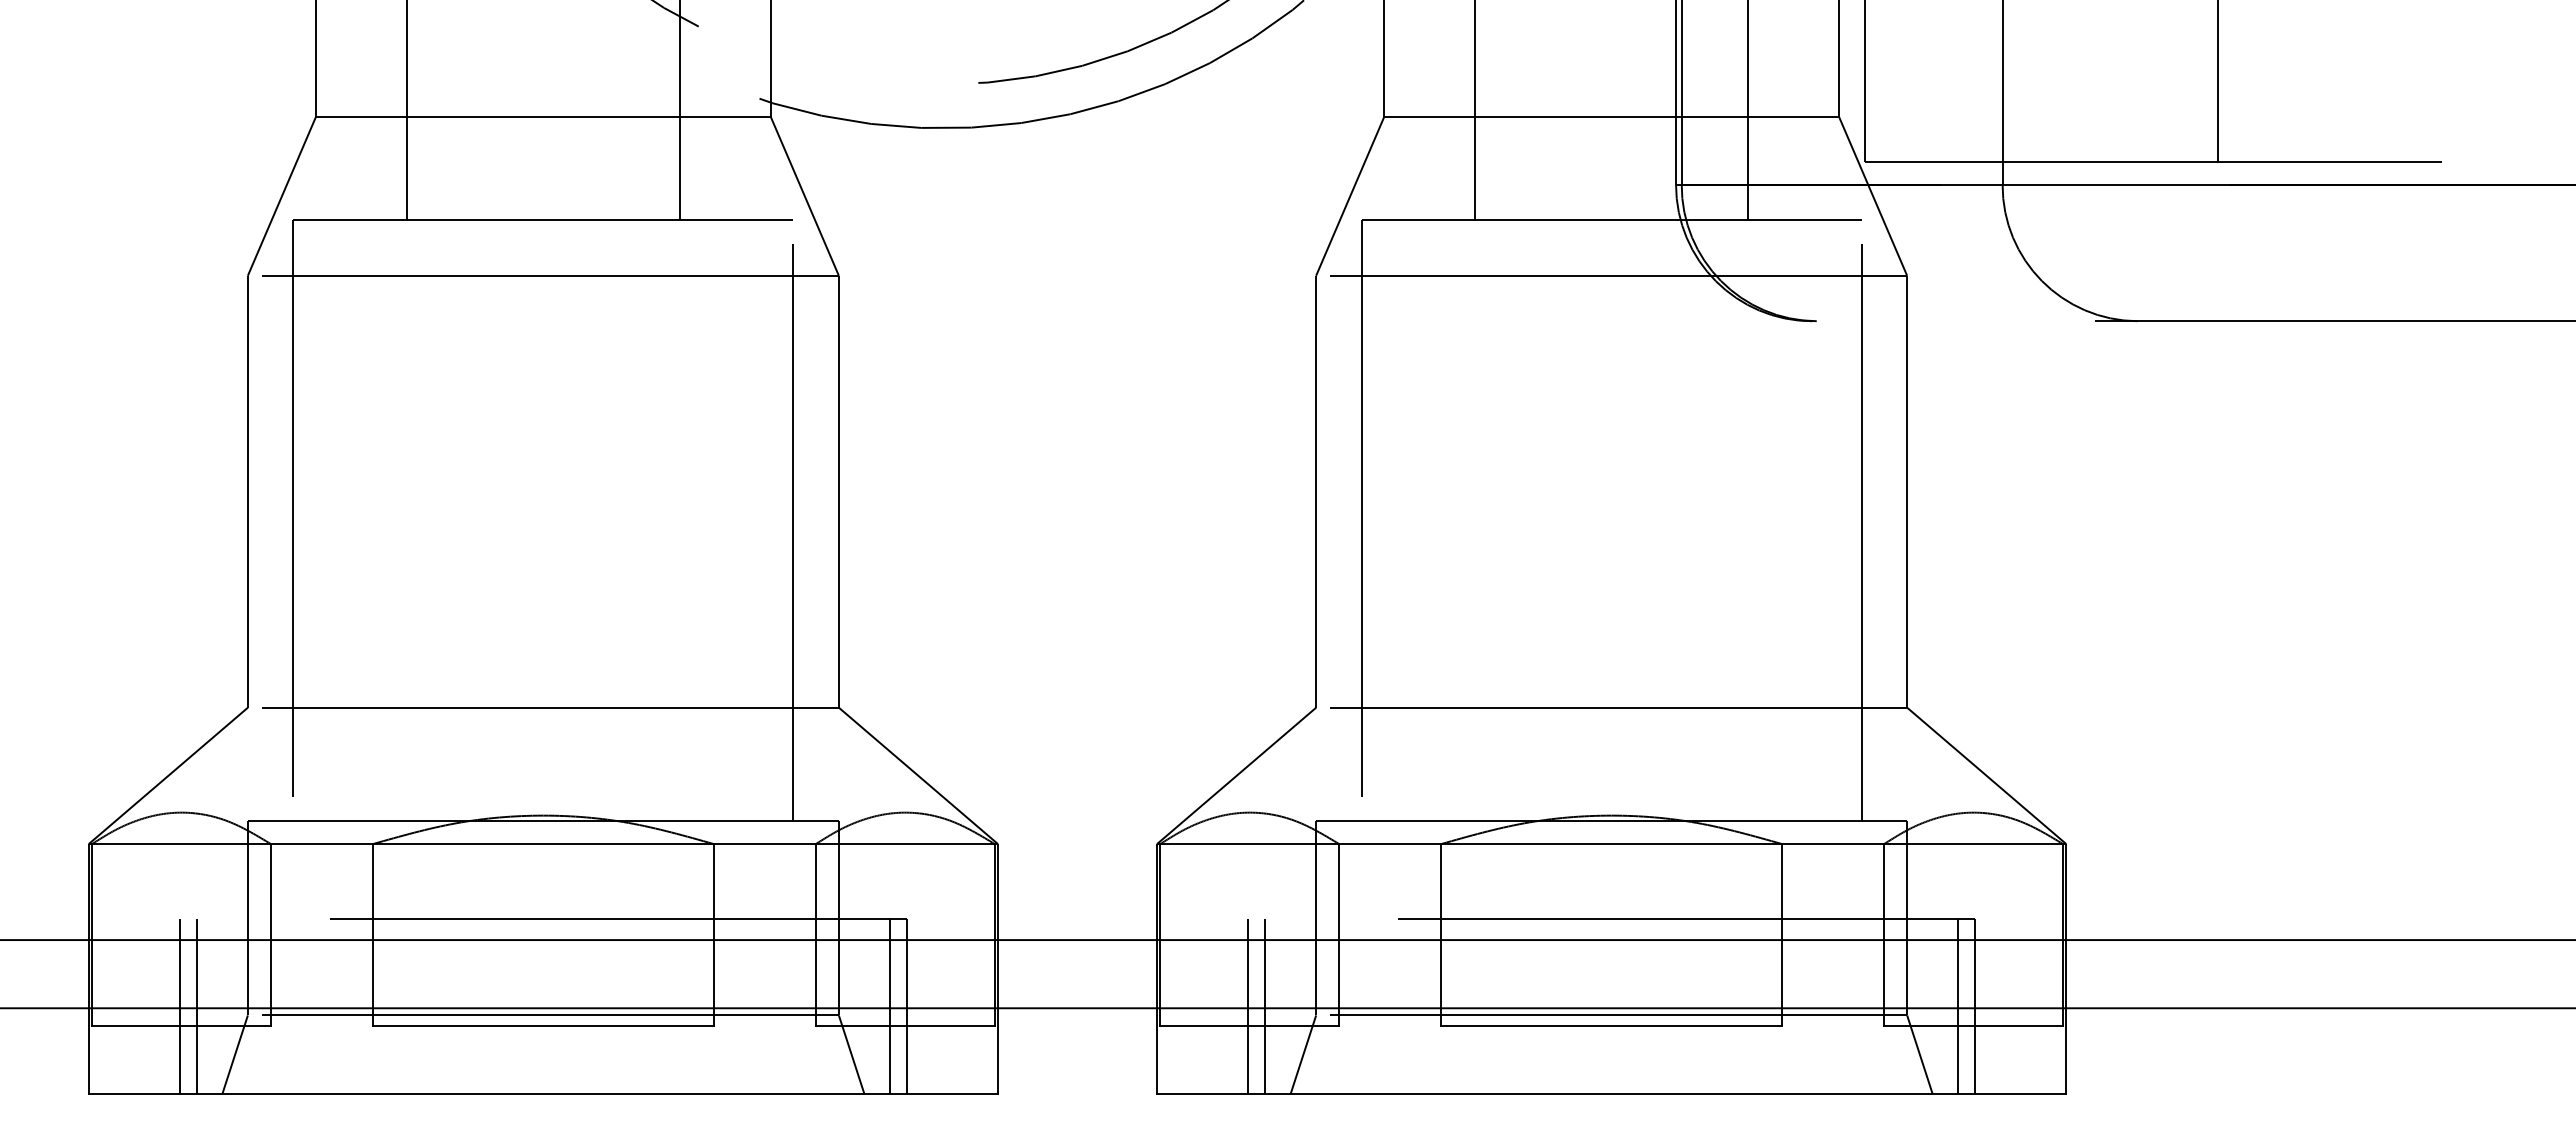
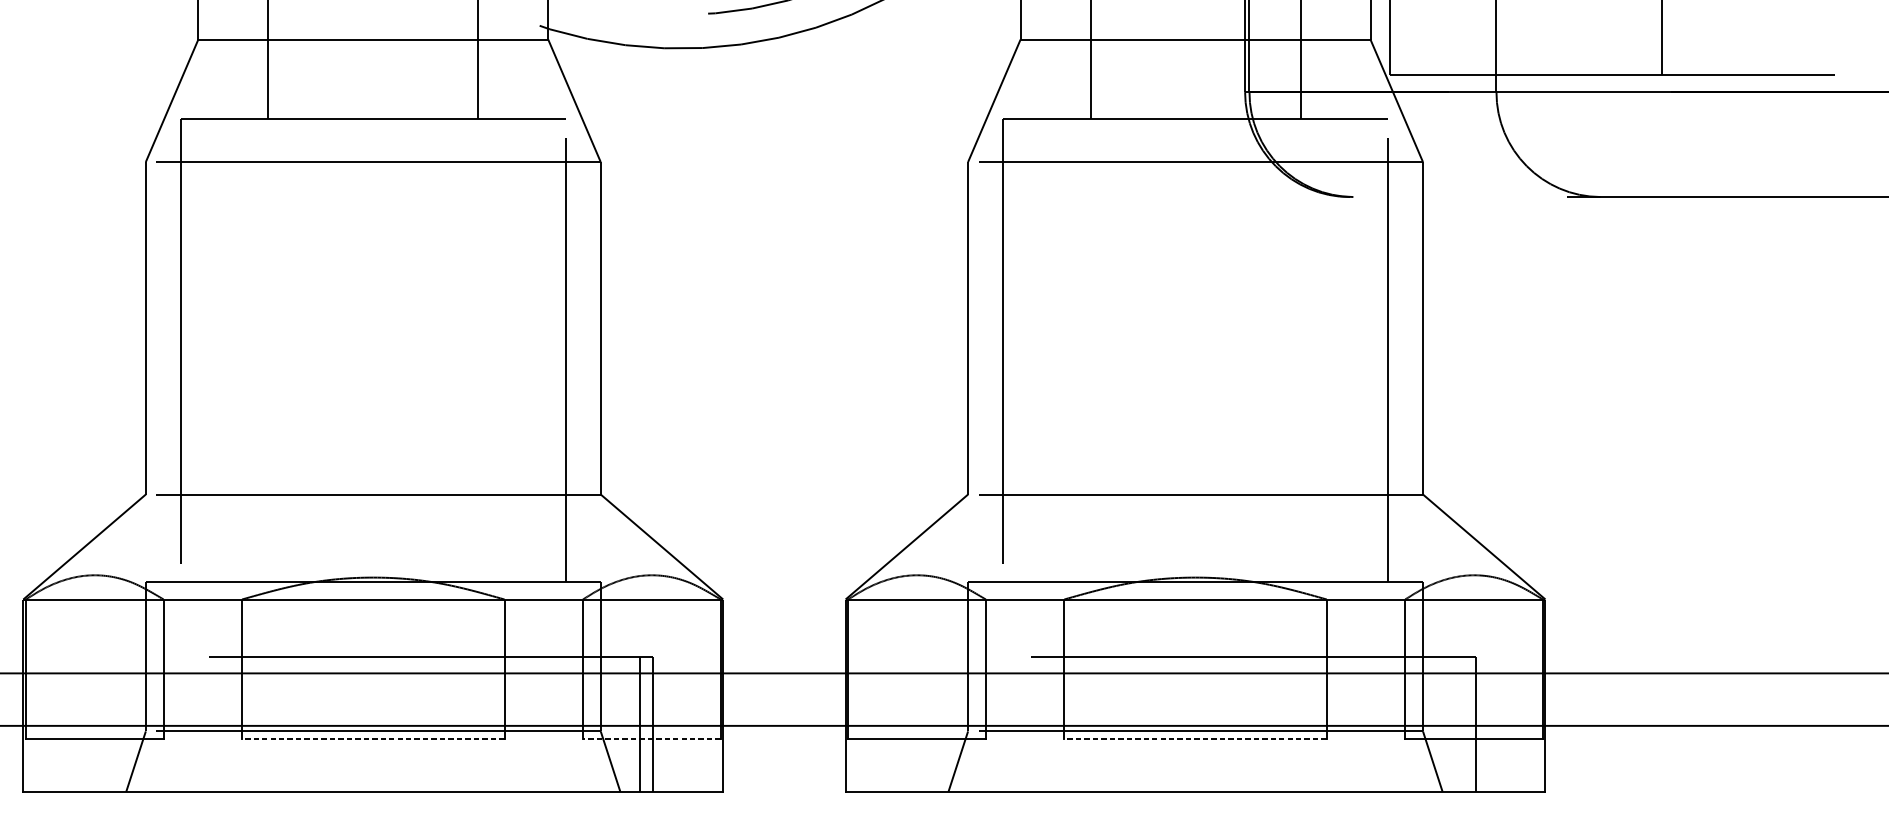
line: (179, 1006) -> (93, 724), removed
line: (196, 1006) -> (106, 724), removed
line: (1247, 1006) -> (915, 724), removed
line: (1265, 1006) -> (929, 724), removed
line: (1958, 1006) -> (1462, 724), removed
line: (542, 1025) -> (372, 739), solid -> dashed
line: (904, 1025) -> (651, 739), solid -> dashed
line: (1611, 1025) -> (1195, 739), solid -> dashed

